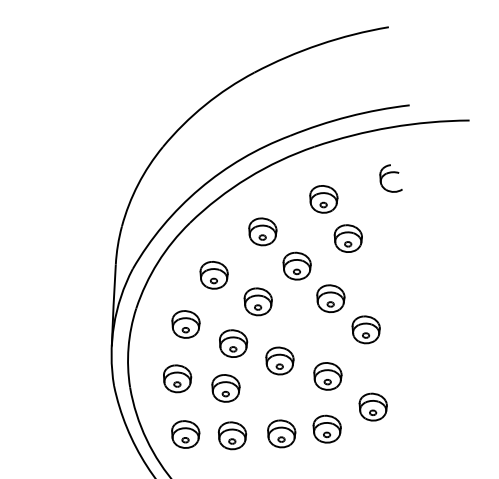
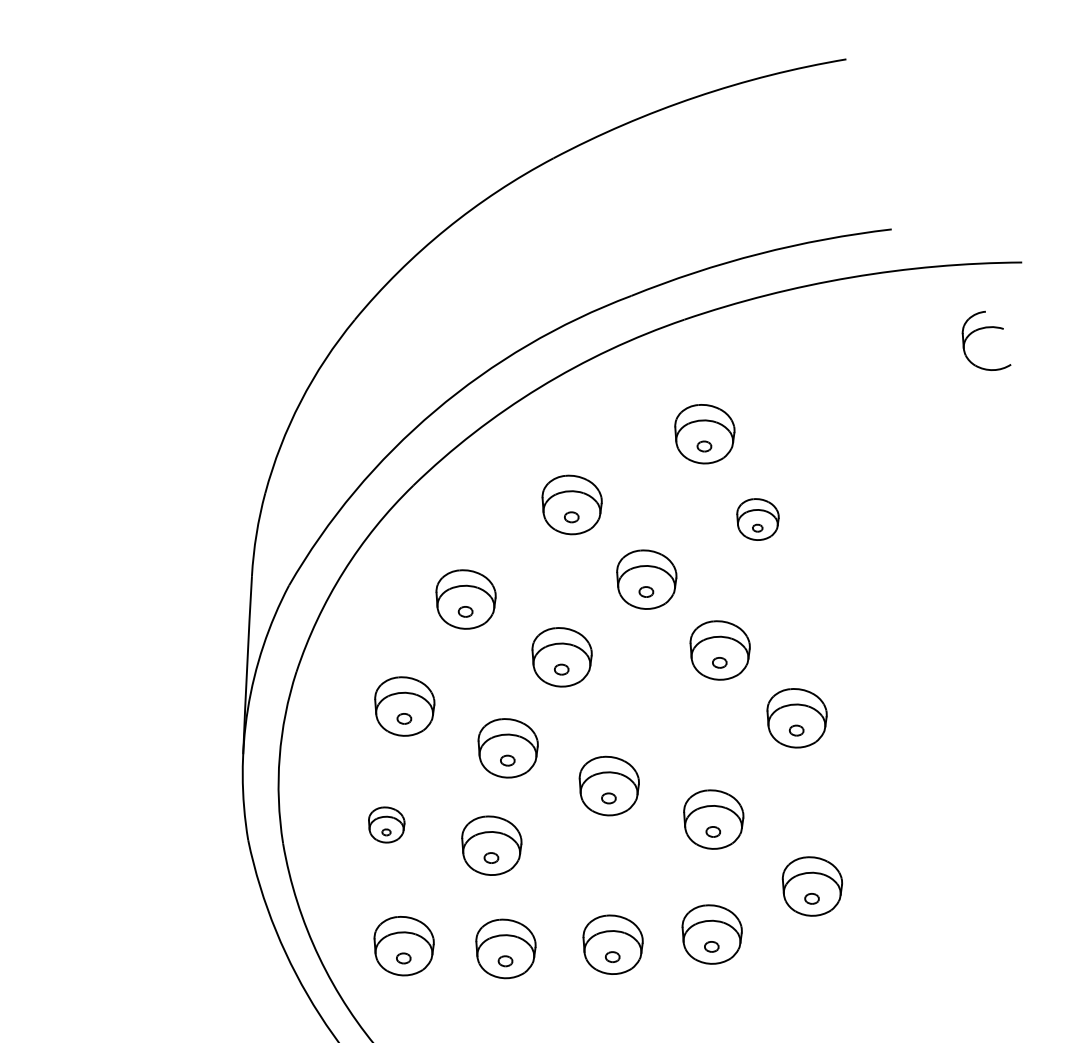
part: (390, 178) -> (984, 340), moved
part: (347, 238) -> (756, 519), size x0.7
part: (177, 378) -> (386, 824), size x0.6

